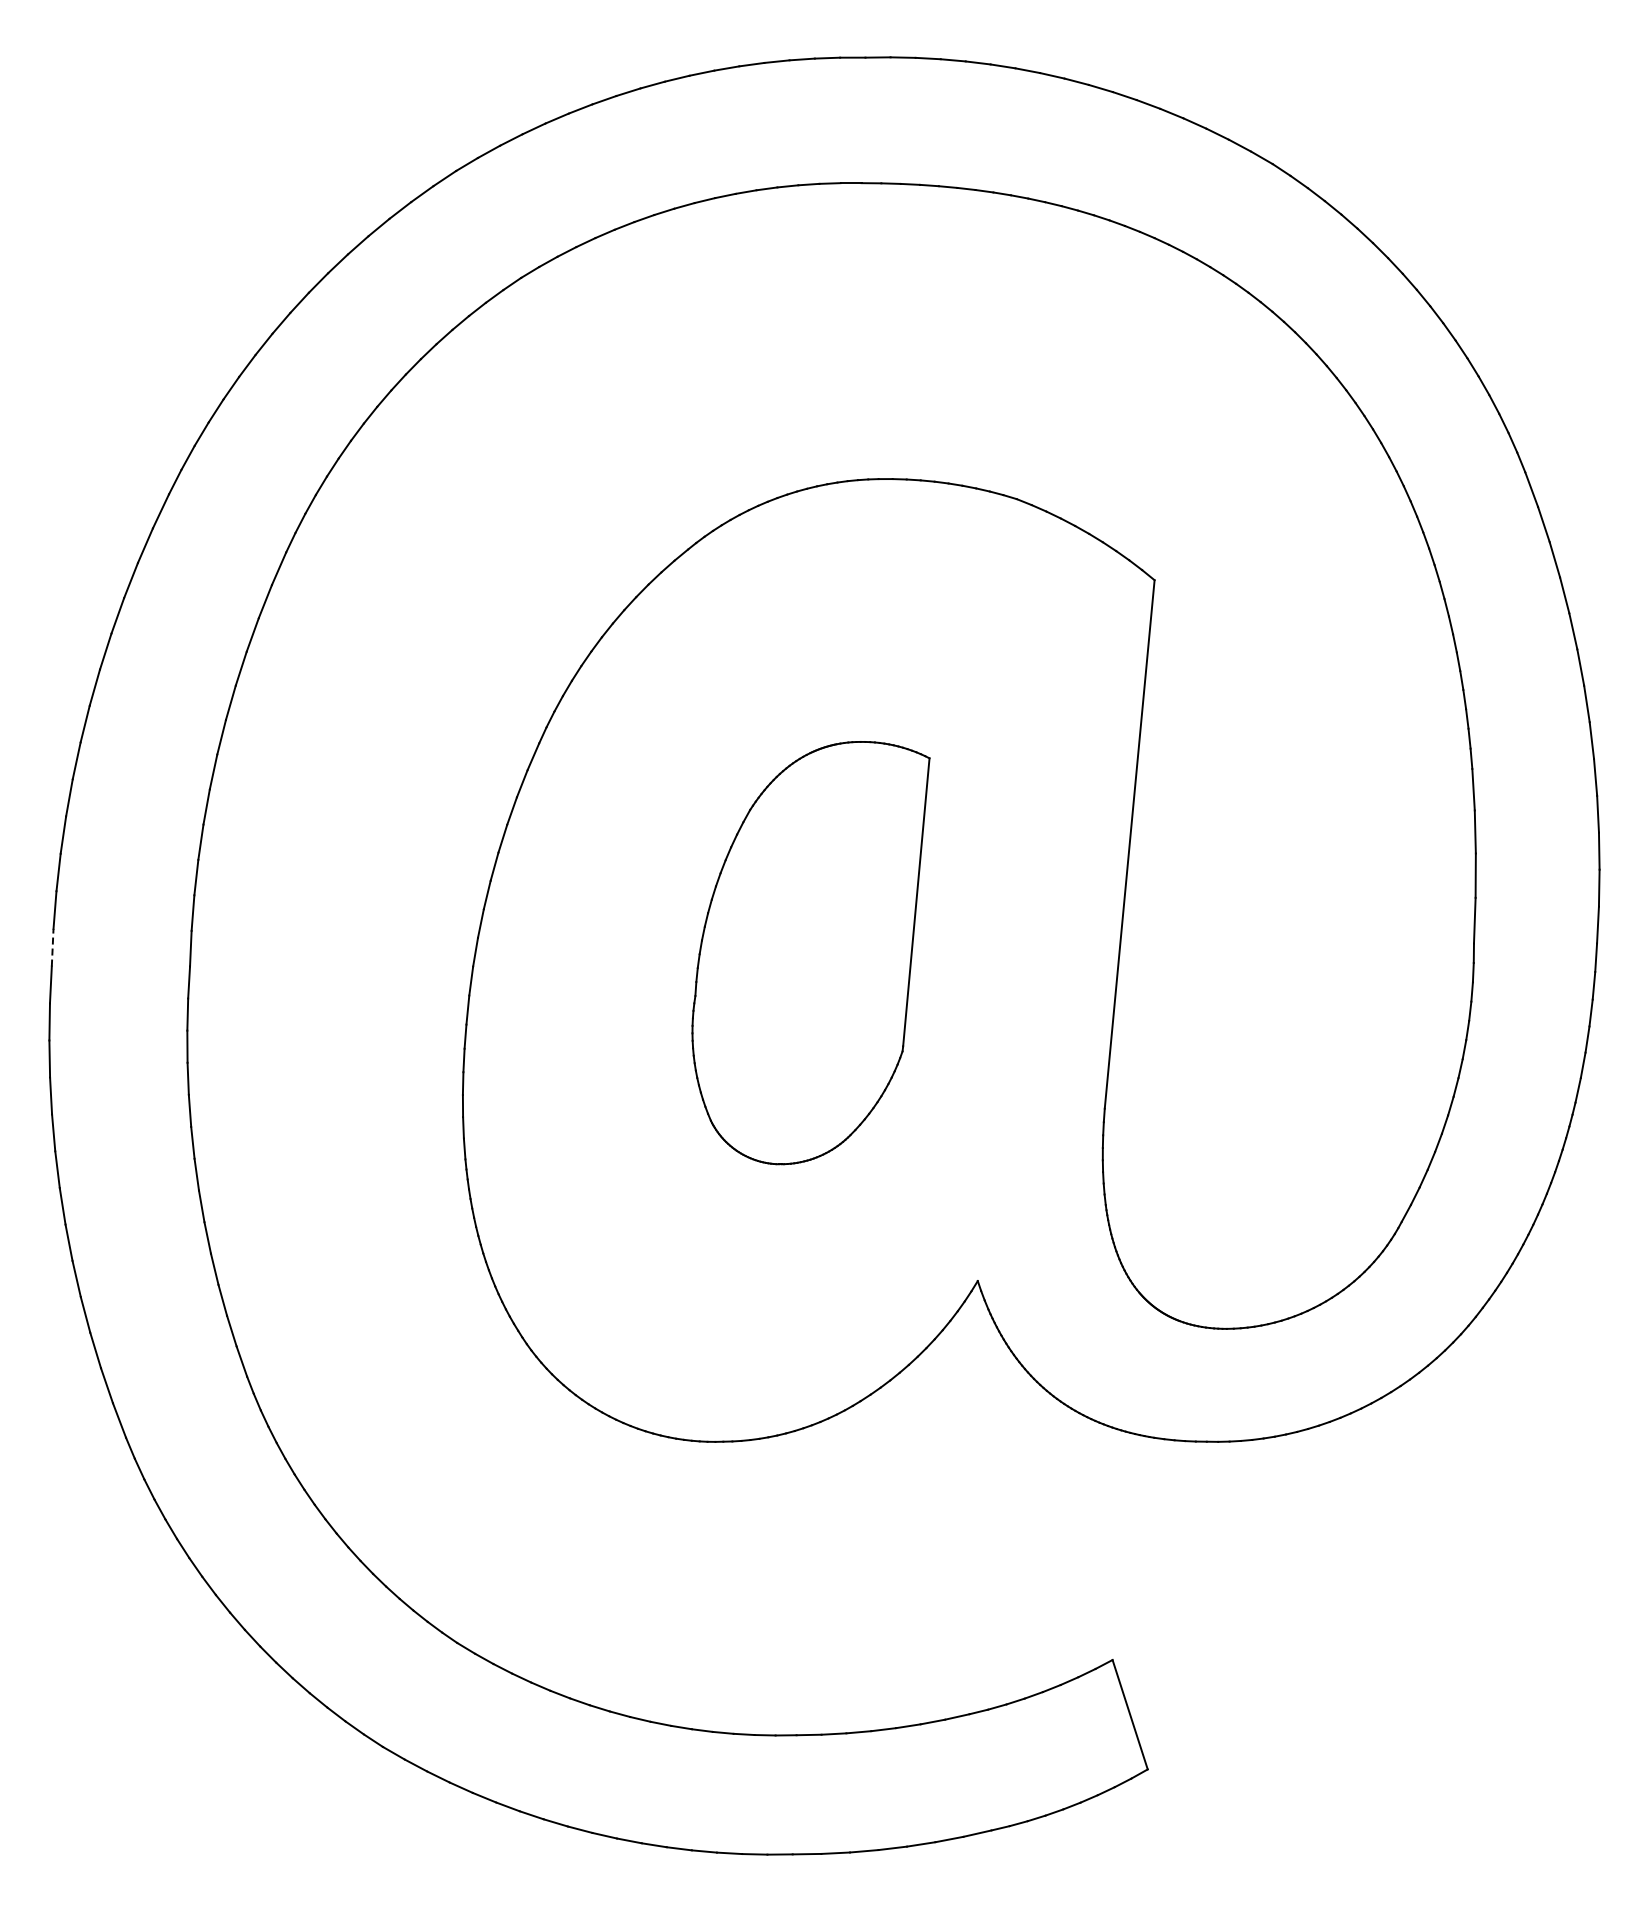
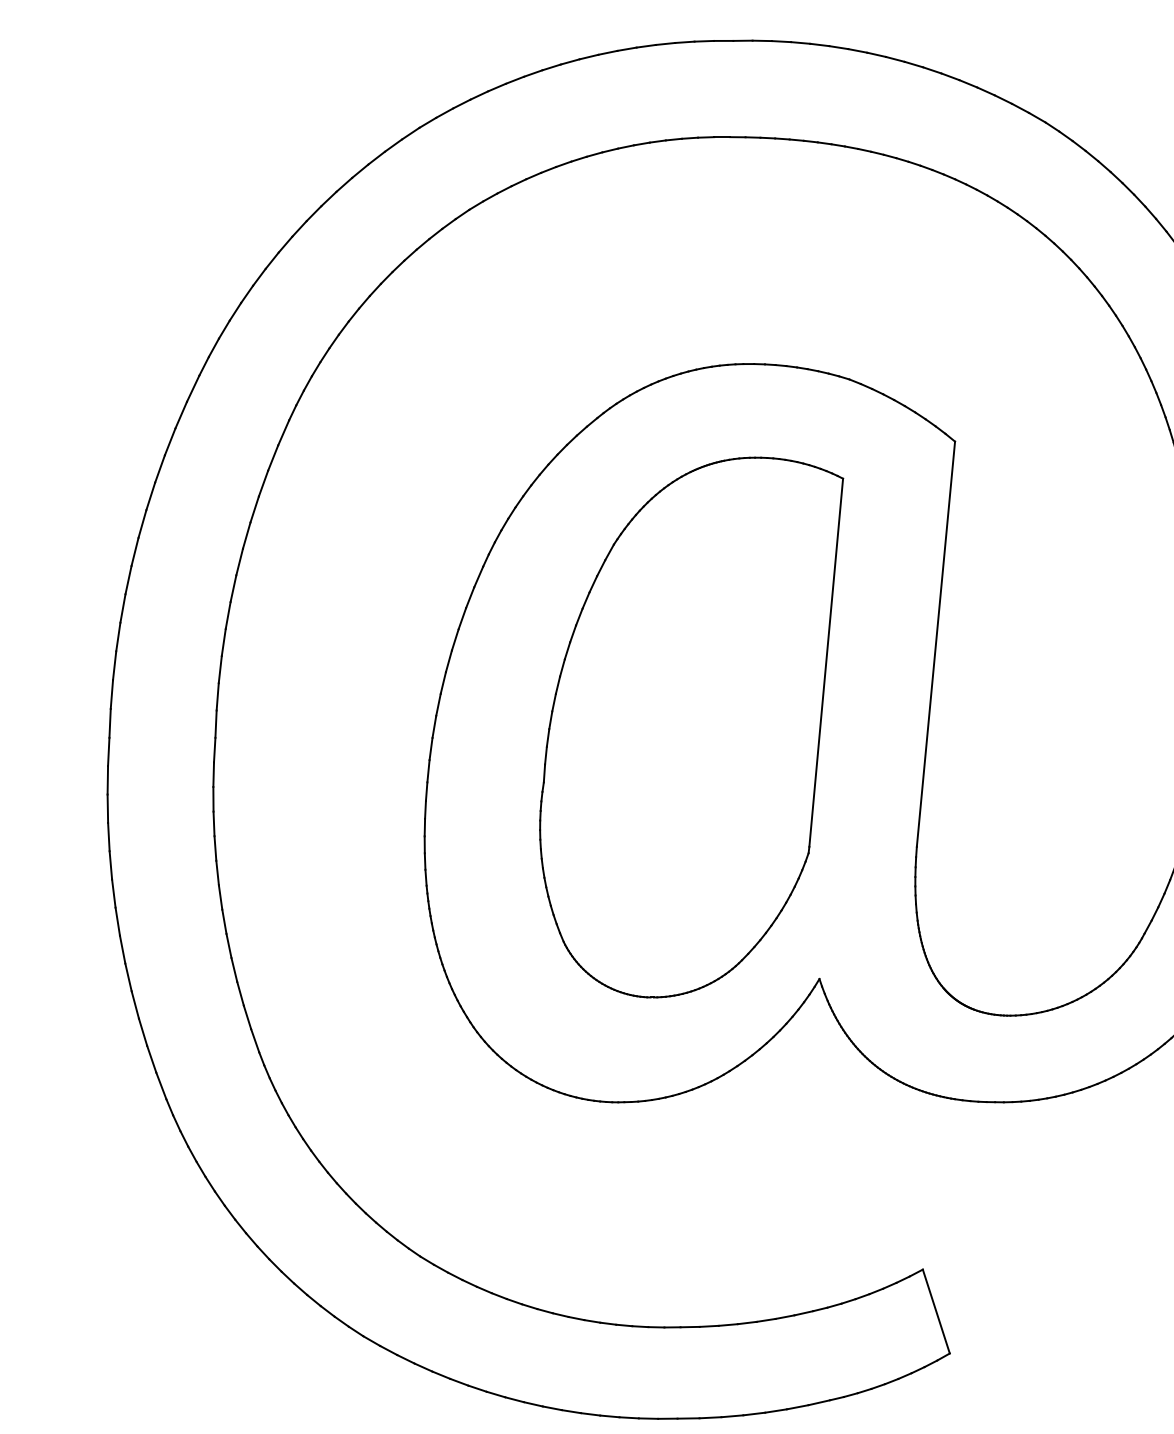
line: (52, 947) -> (109, 723), dashed -> solid
part: (810, 952) -> (691, 727), size x1.67

